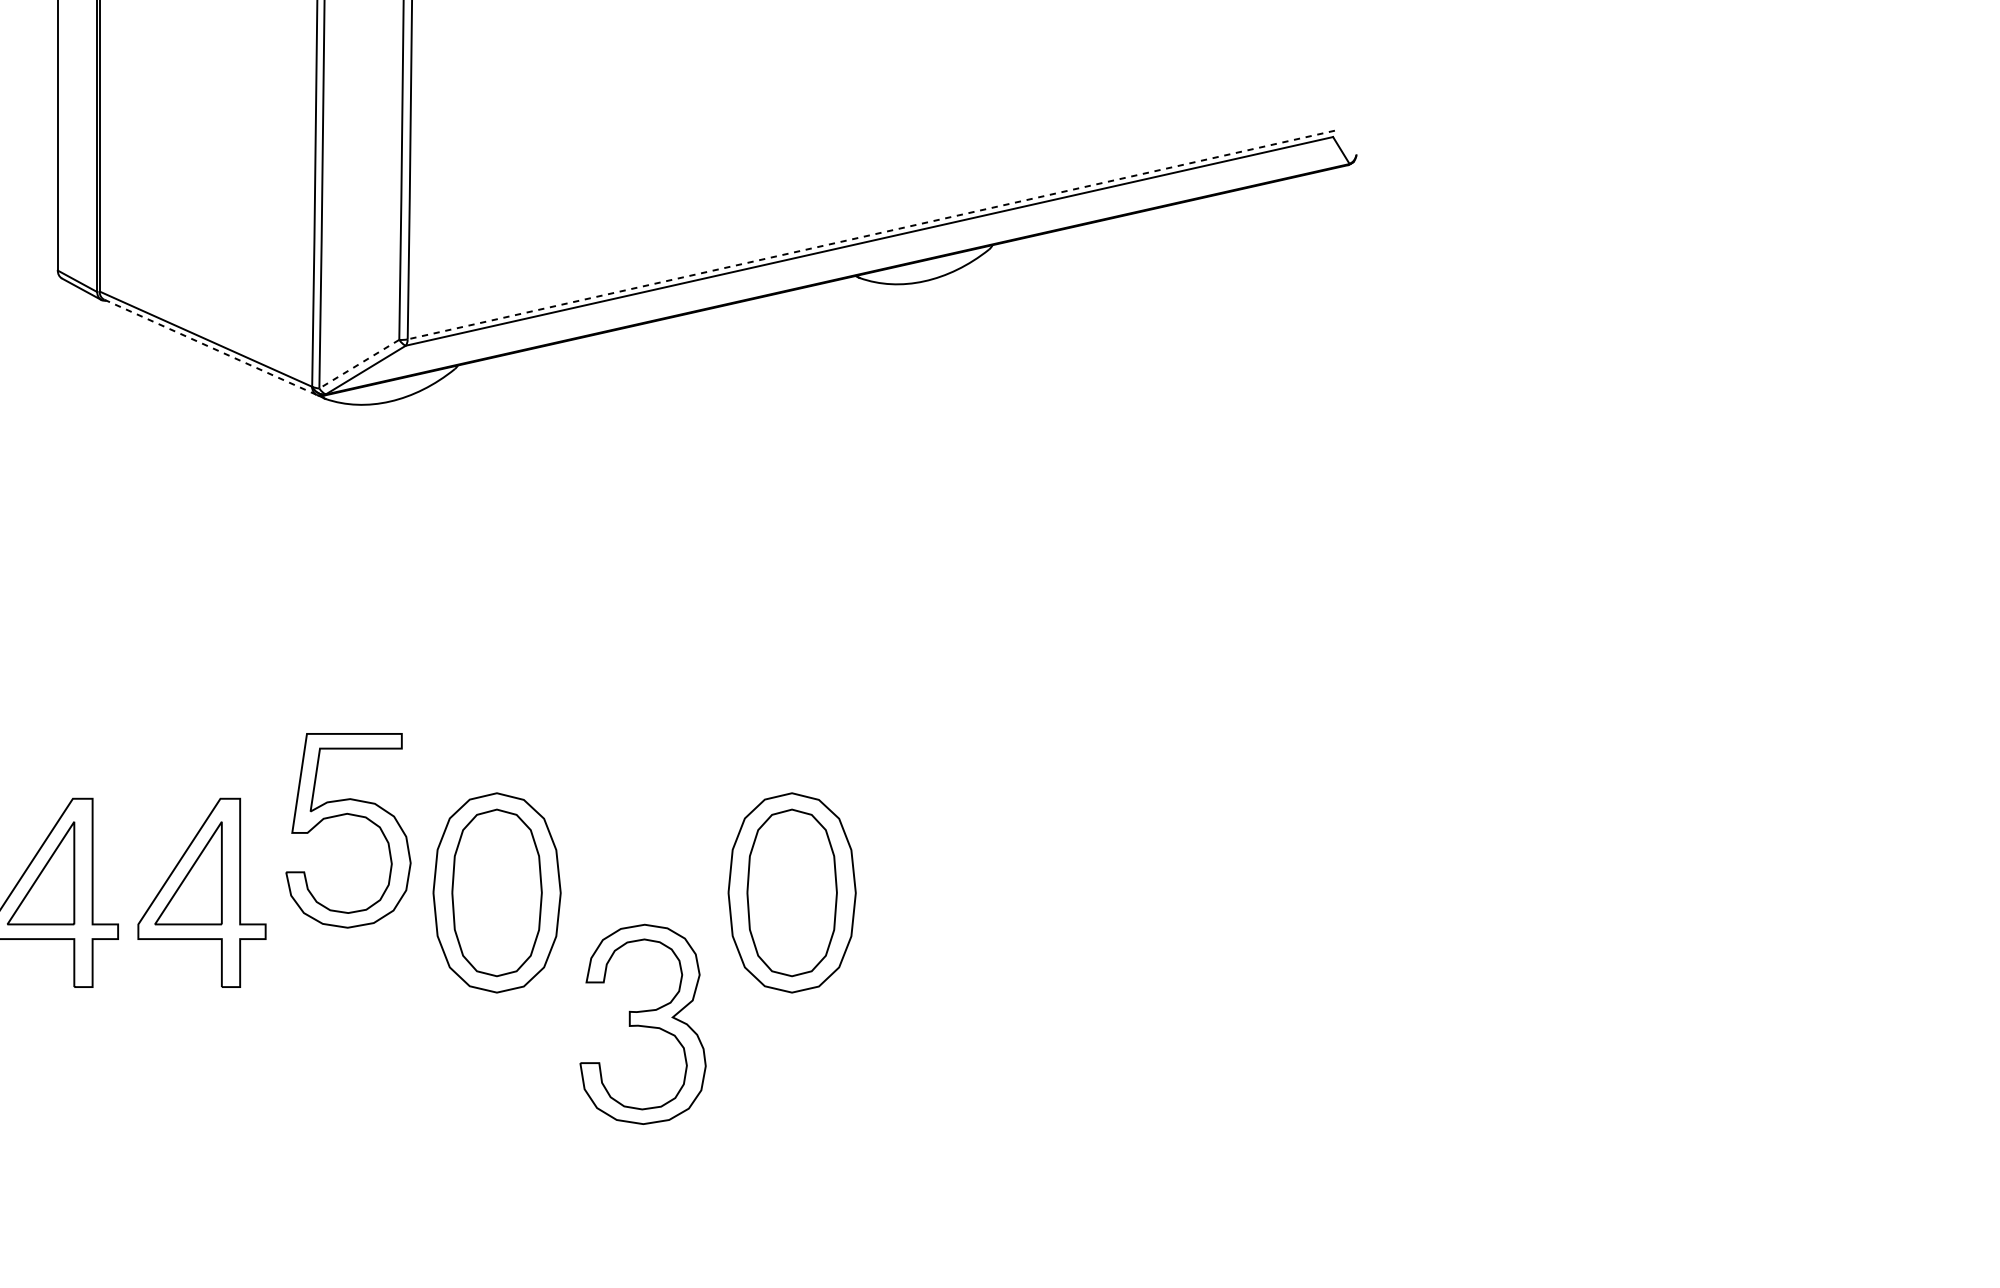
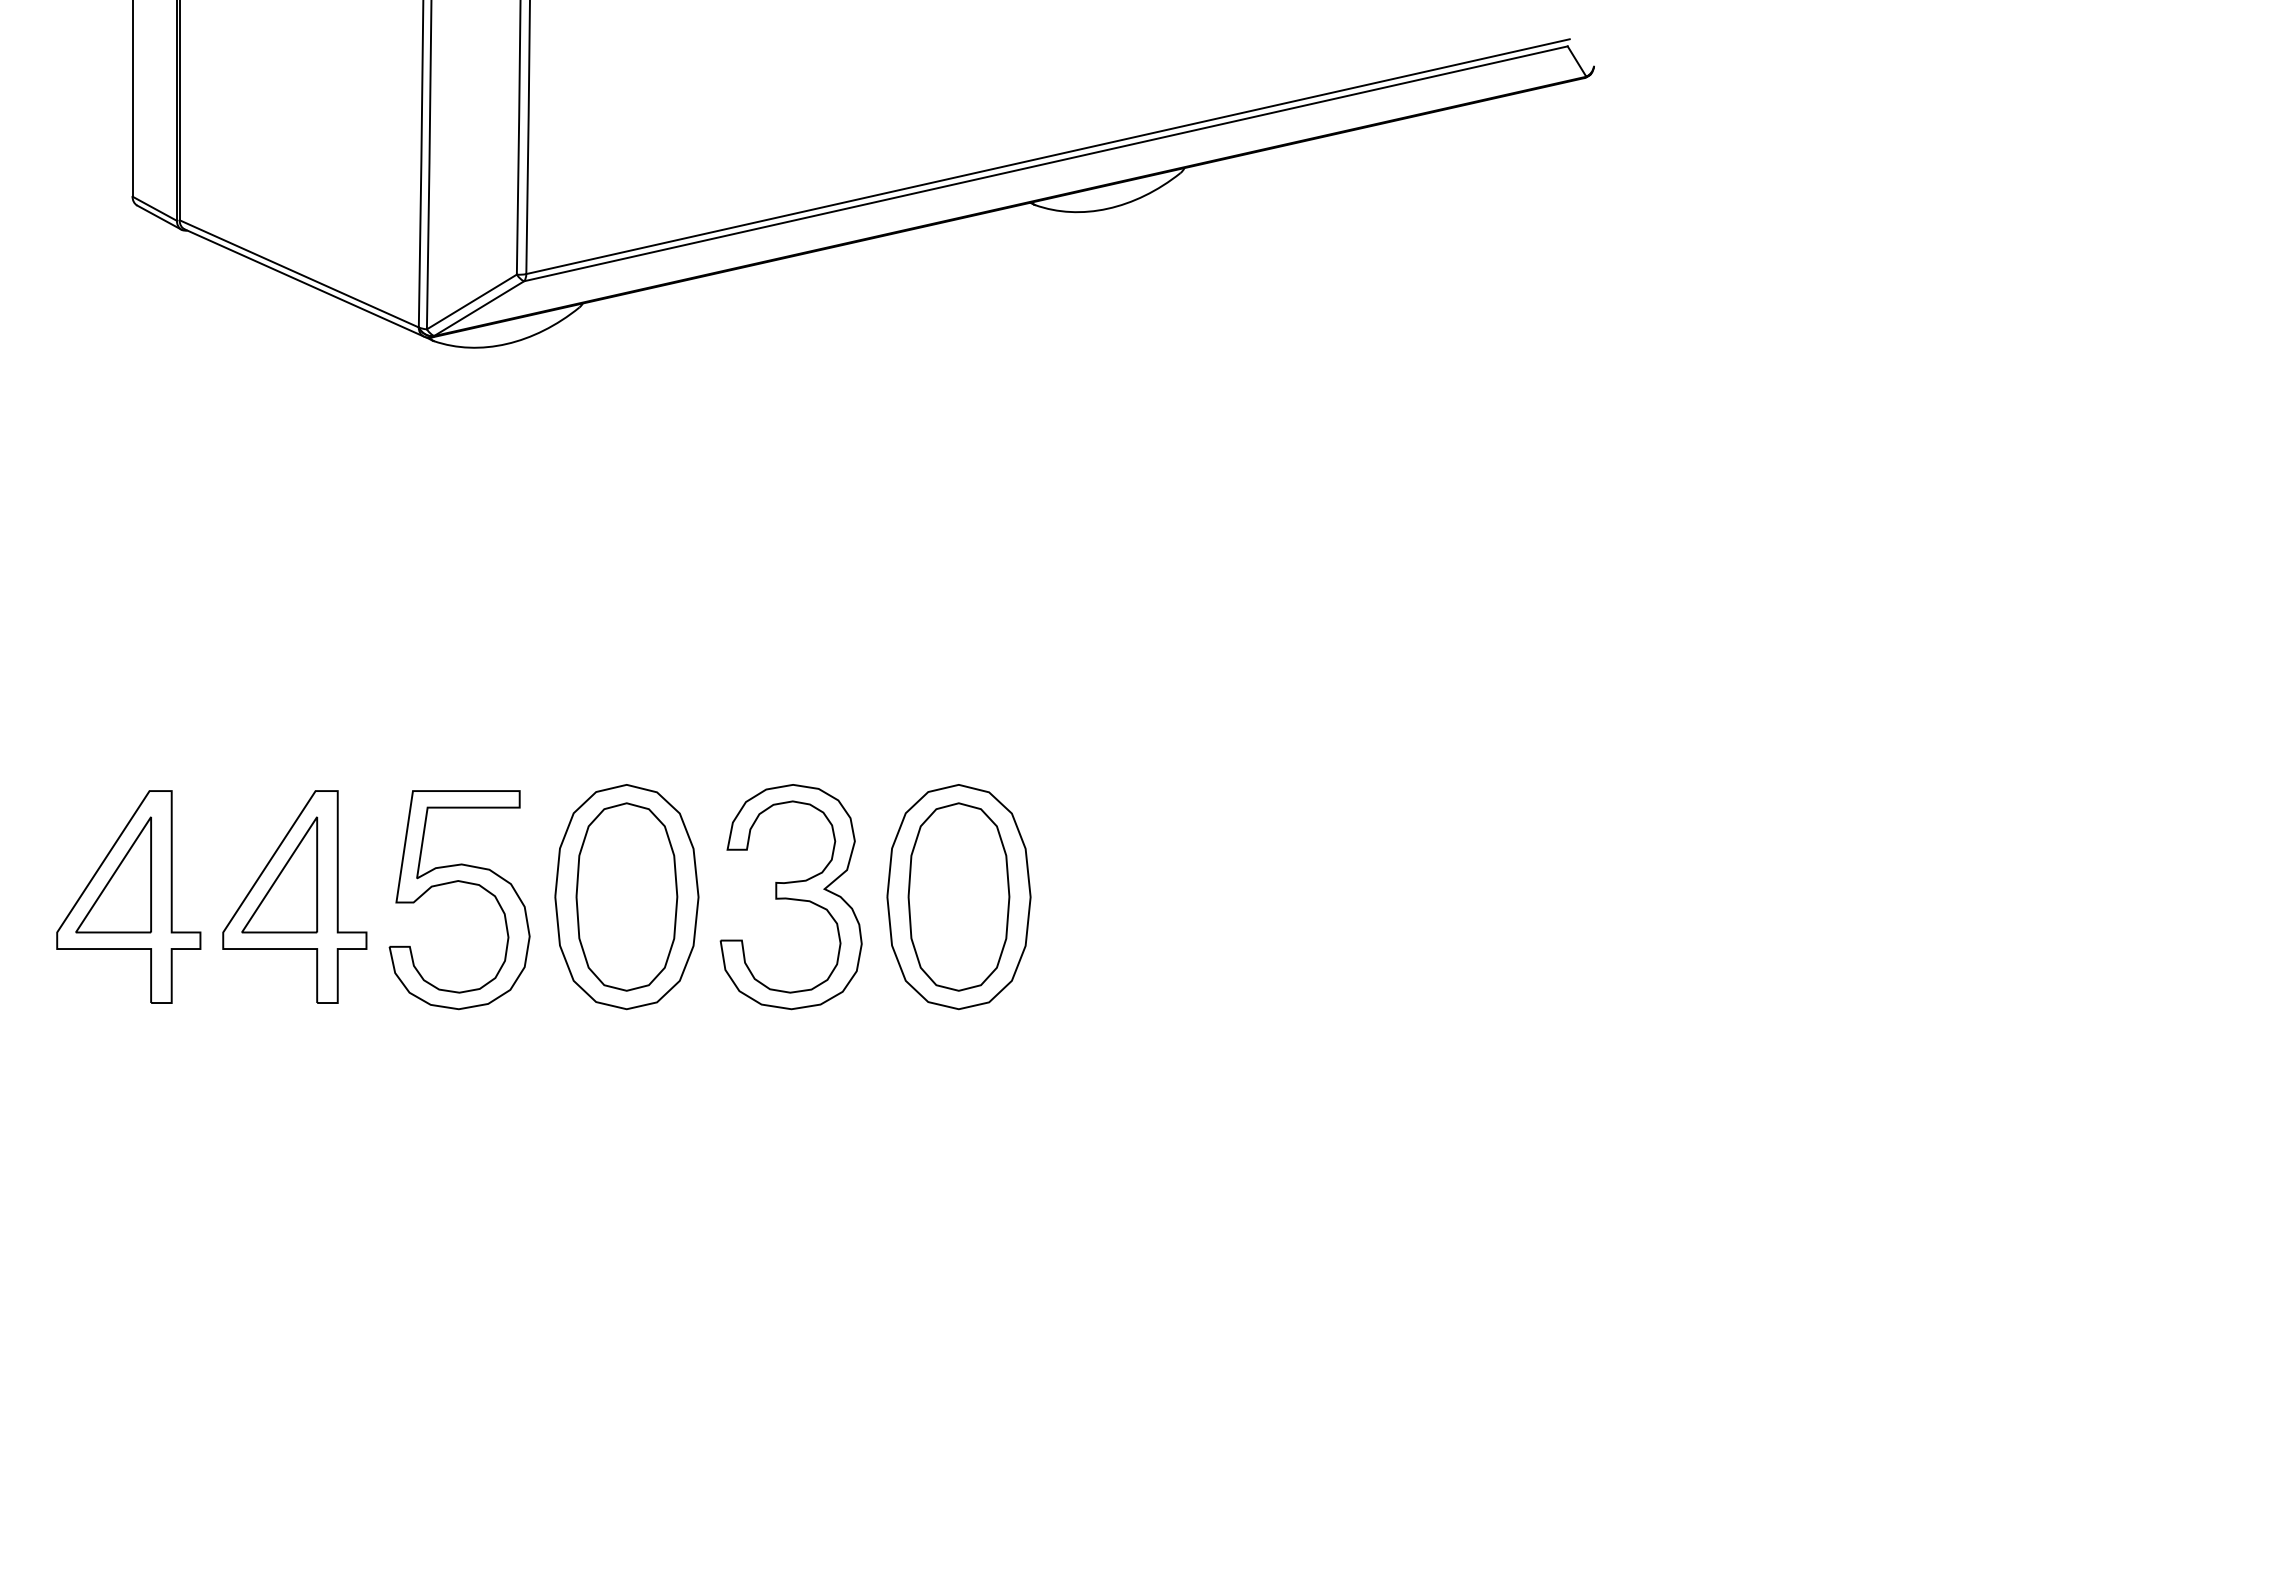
line: (871, 234) -> (1048, 156), dashed -> solid
line: (210, 347) -> (304, 283), dashed -> solid
line: (358, 364) -> (471, 302), dashed -> solid
part: (352, 816) -> (464, 883), moved
part: (642, 1024) -> (790, 897), moved

